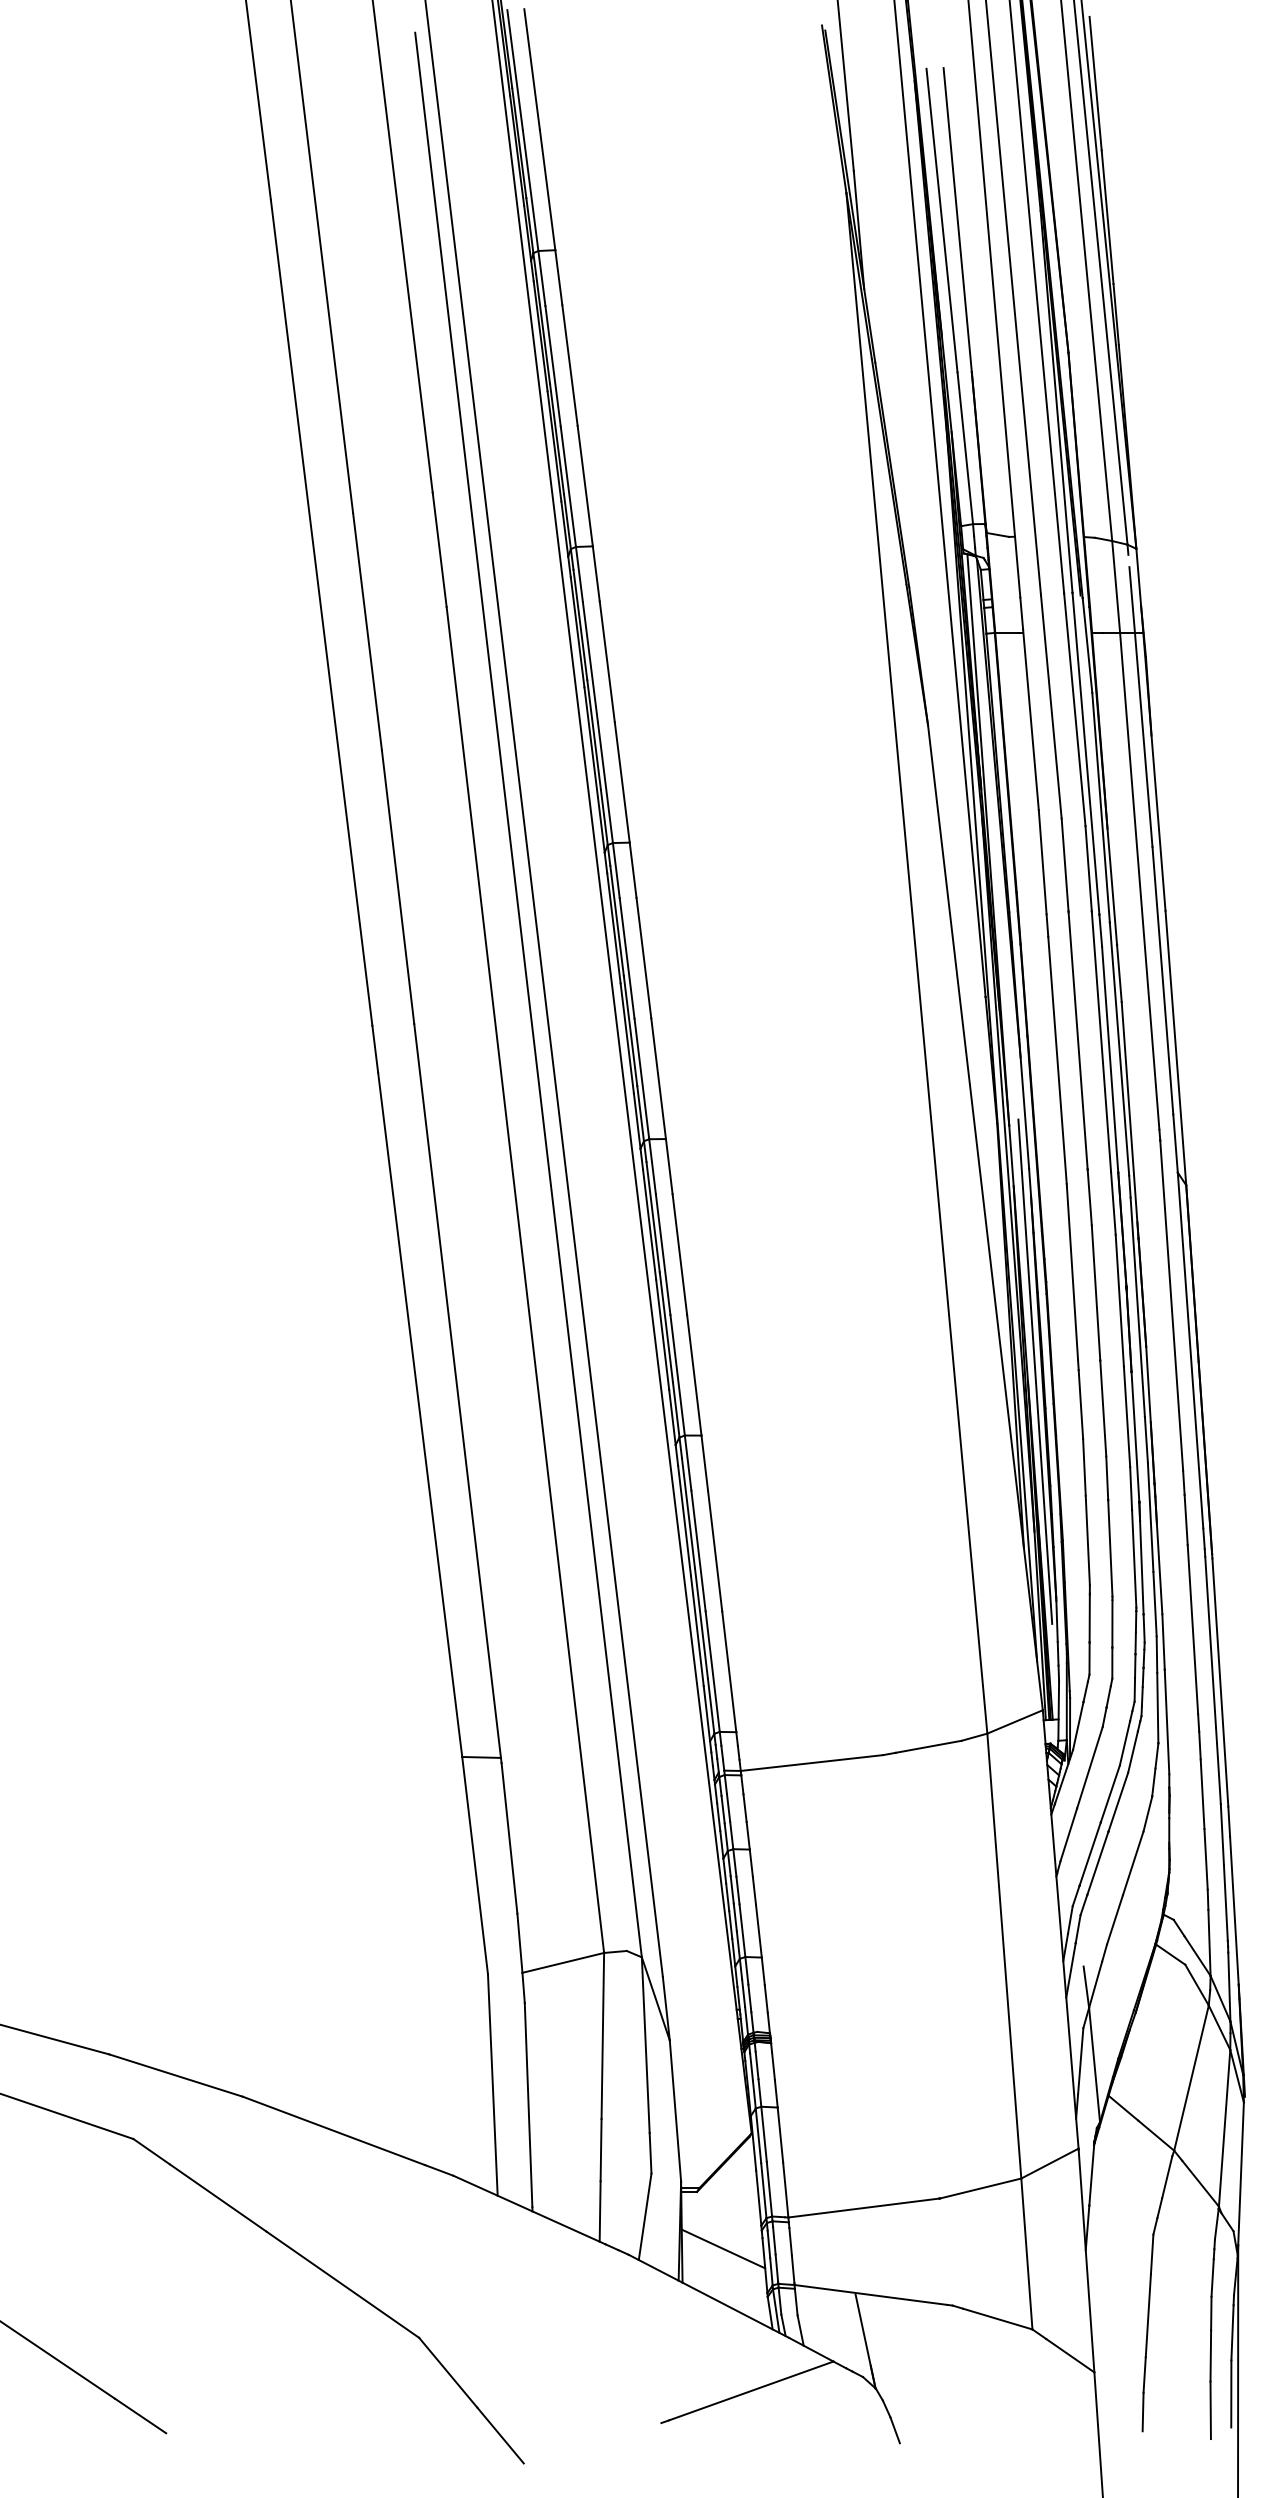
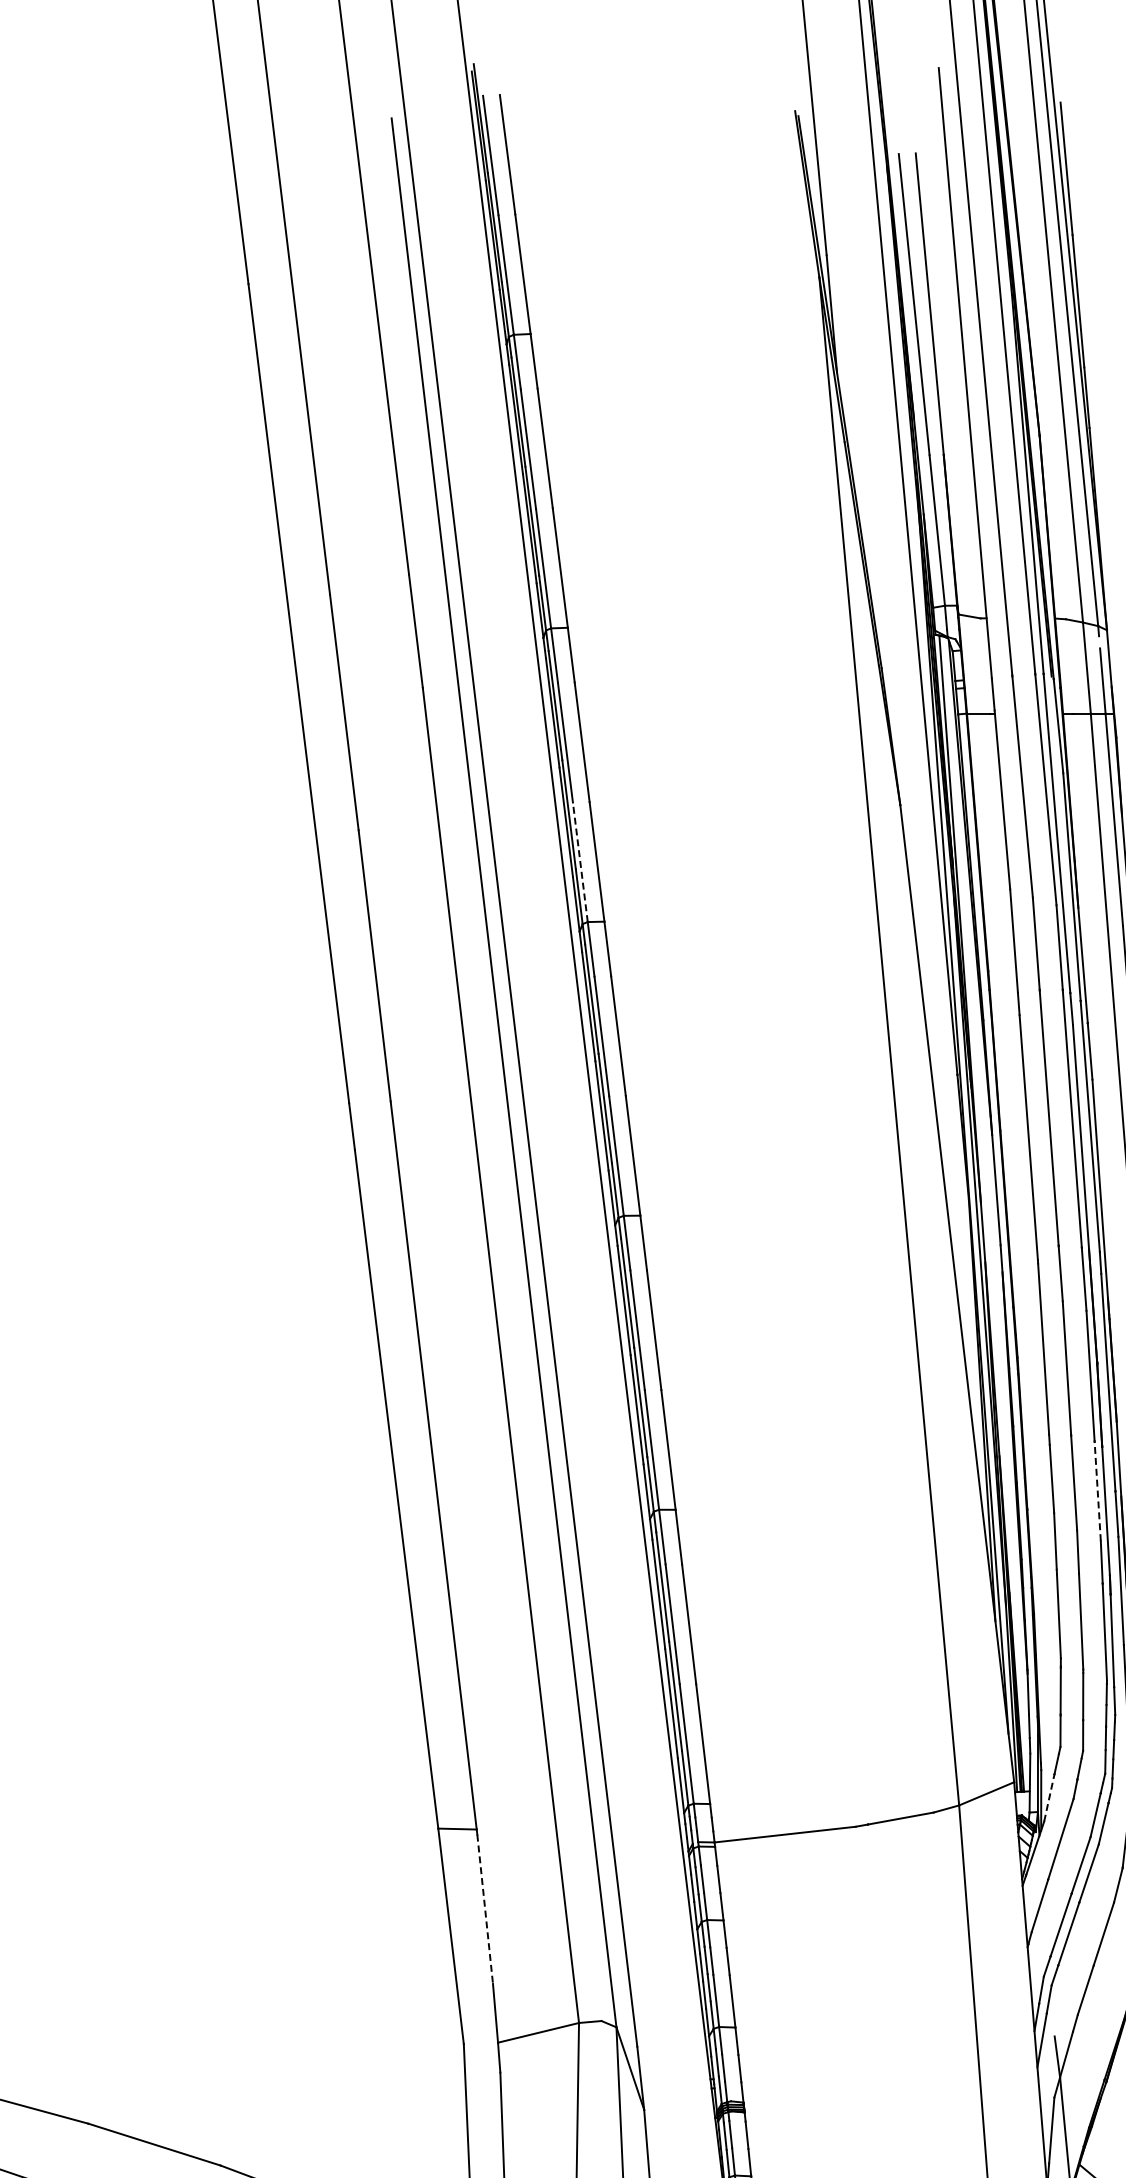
line: (605, 782) -> (580, 862), solid -> dashed
line: (1035, 1371) -> (1006, 1446), removed
line: (1127, 1416) -> (1098, 1490), solid -> dashed
line: (1078, 1725) -> (1049, 1797), solid -> dashed
line: (509, 1838) -> (485, 1909), solid -> dashed

